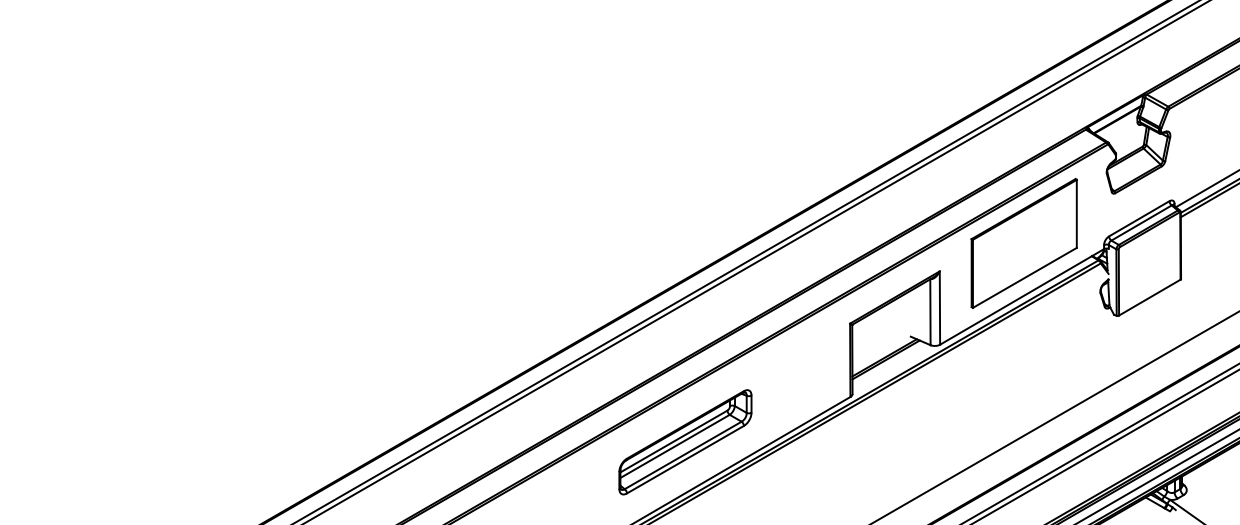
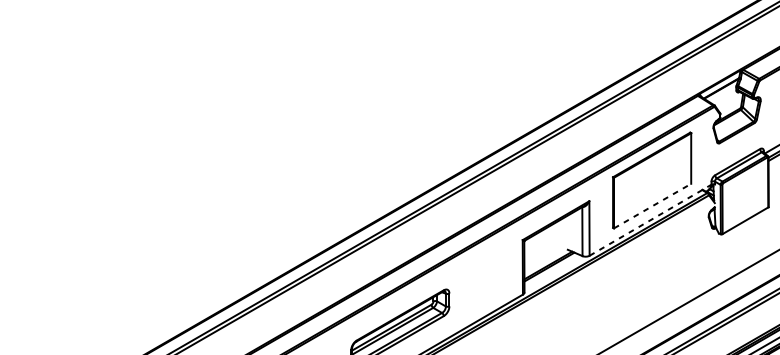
line: (1024, 277) -> (652, 205), solid -> dashed
line: (1022, 296) -> (650, 219), solid -> dashed

